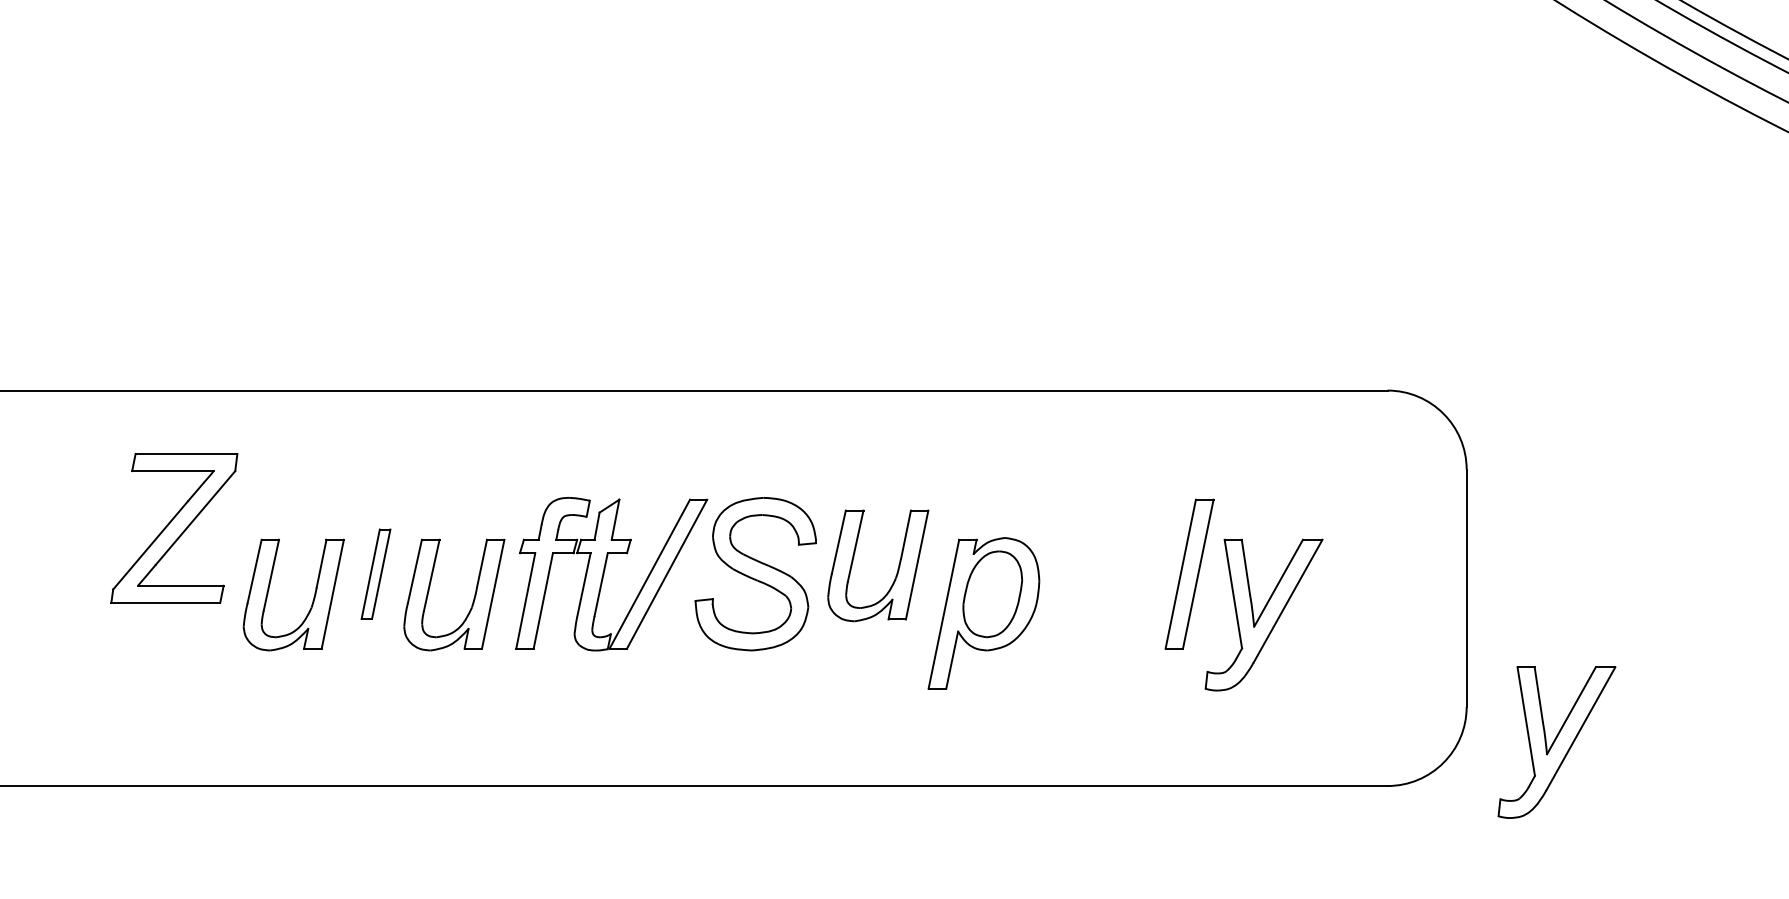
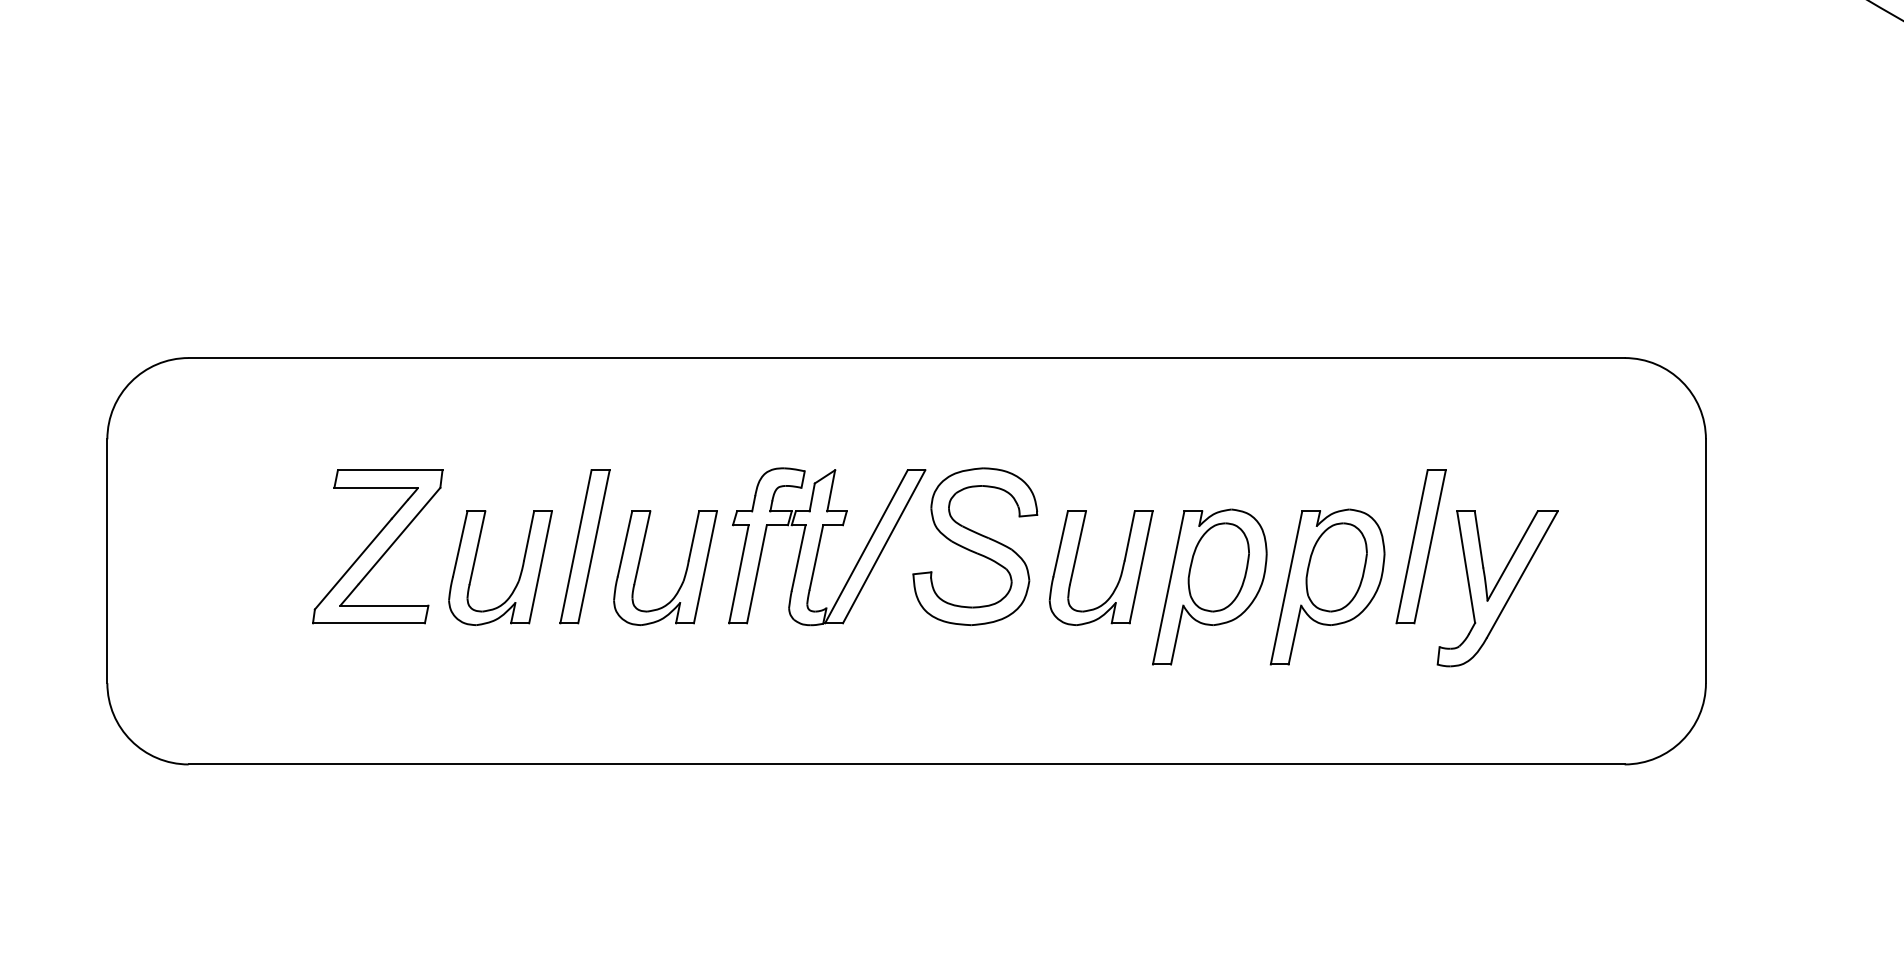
part: (174, 528) -> (377, 546), moved
part: (897, 571) -> (1120, 573), moved
part: (375, 573) -> (584, 546), size x1.67
part: (1098, 612) -> (1327, 586), added
part: (1556, 742) -> (1798, 719), removed

